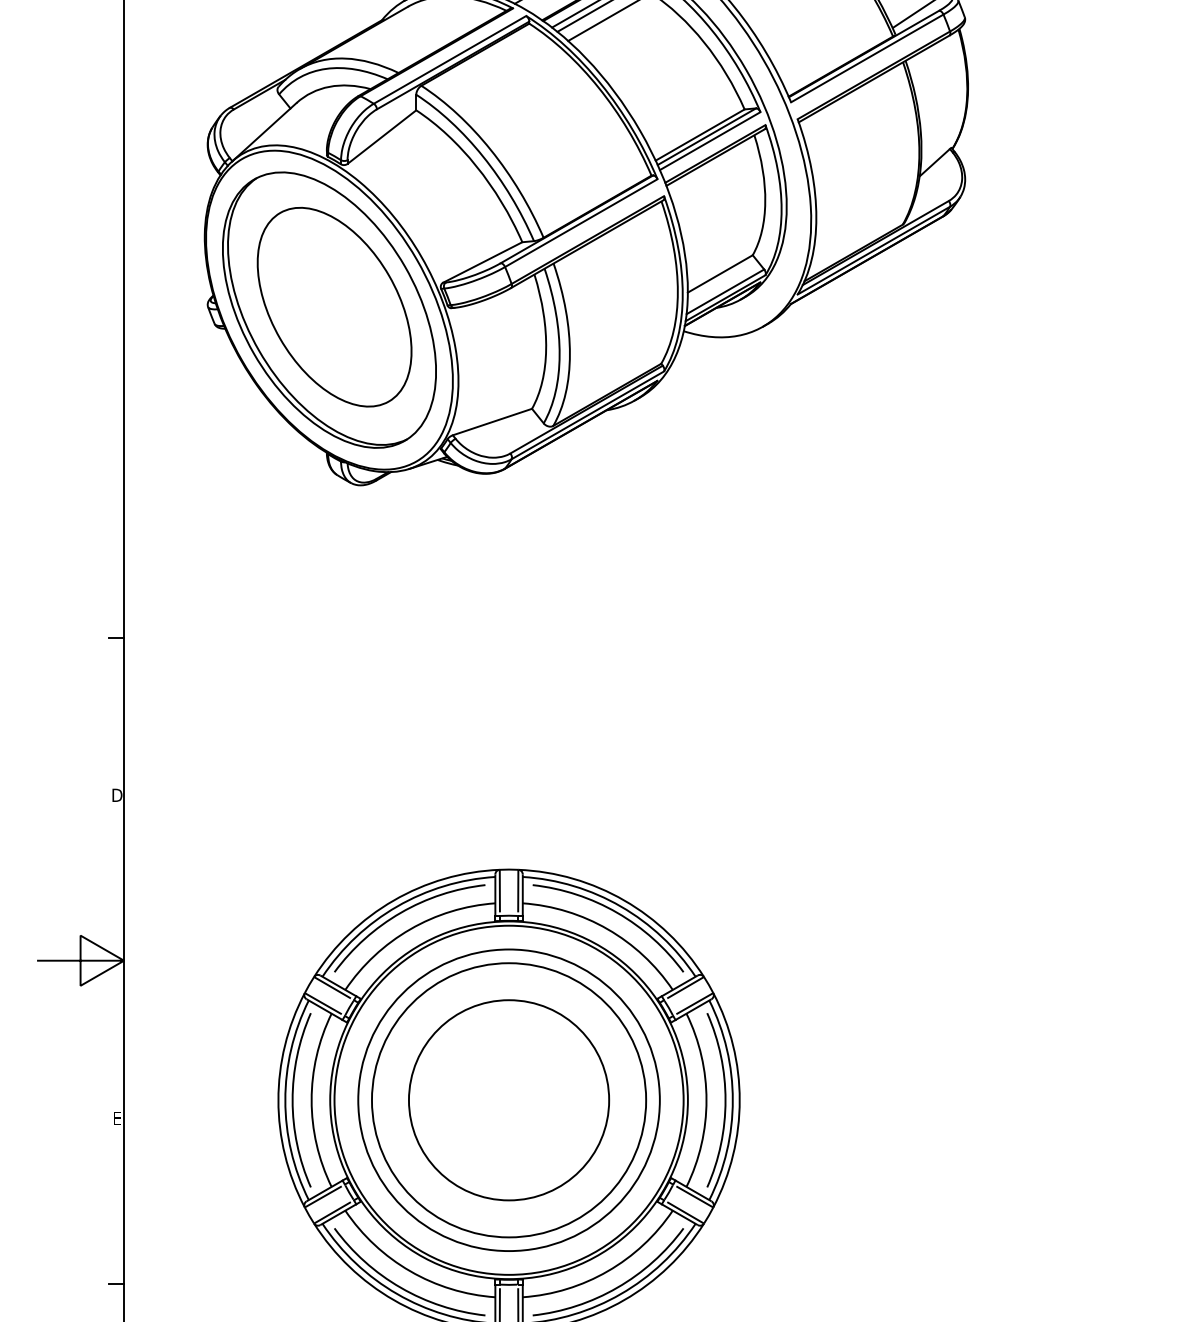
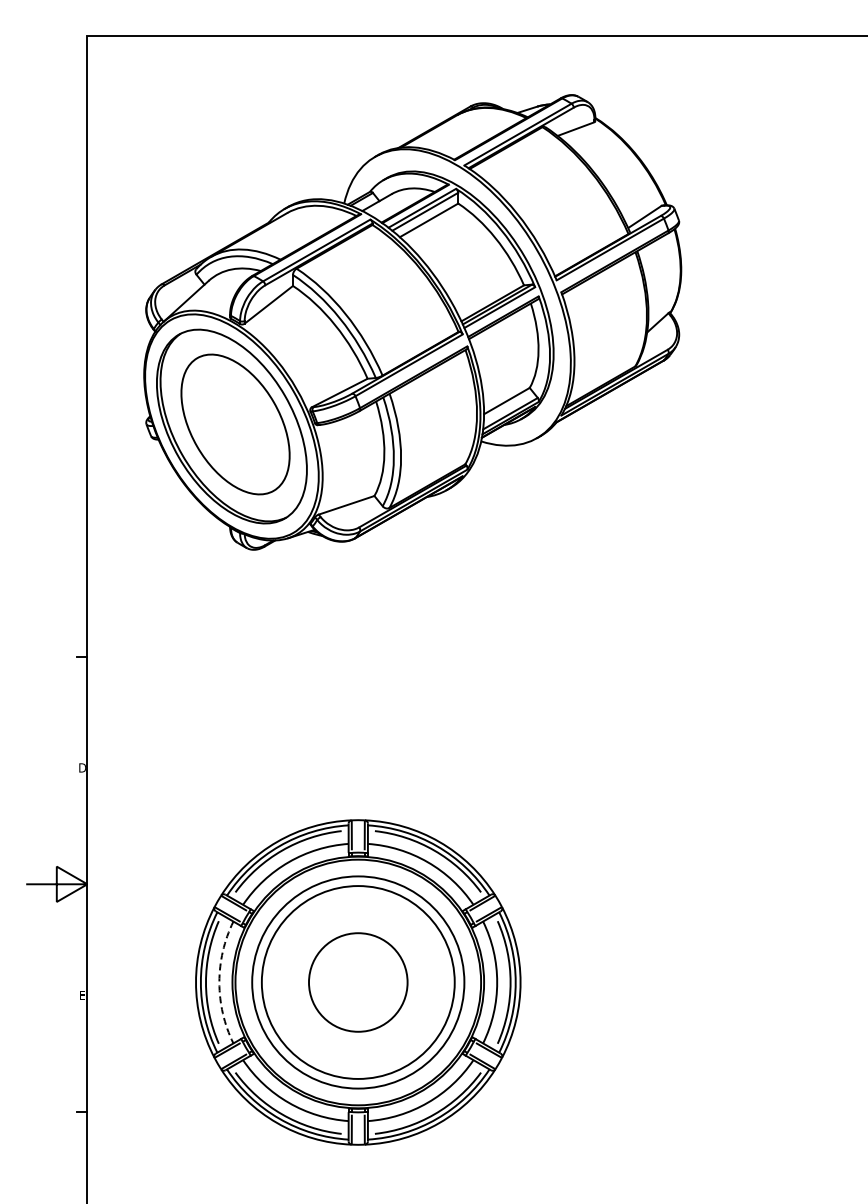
arc: (311, 1100) -> (219, 982), solid -> dashed
circle: (507, 1100) -> (357, 982), size x0.7

